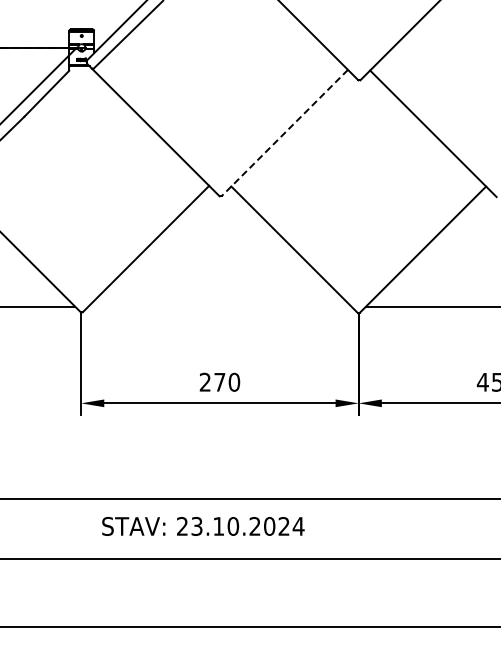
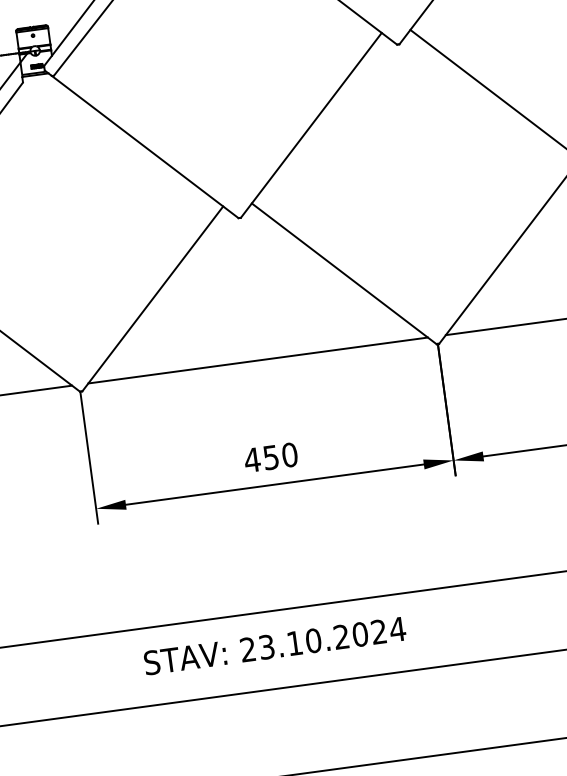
line: (284, 133) -> (311, 125), dashed -> solid
line: (219, 306) -> (257, 360), added
text: (212, 381) -> (261, 457), 270 -> 450

